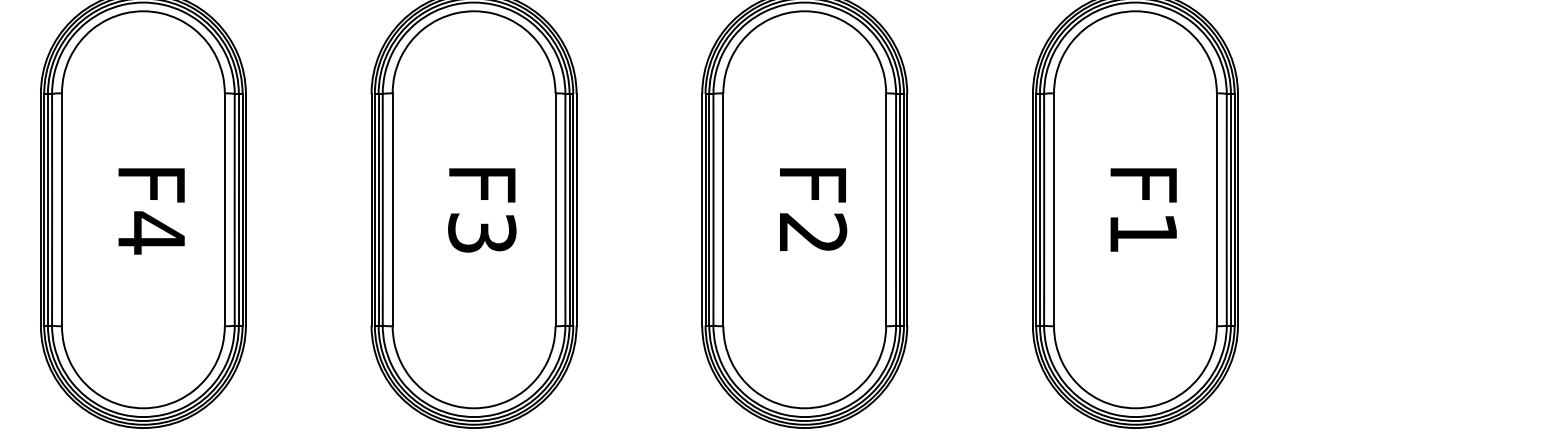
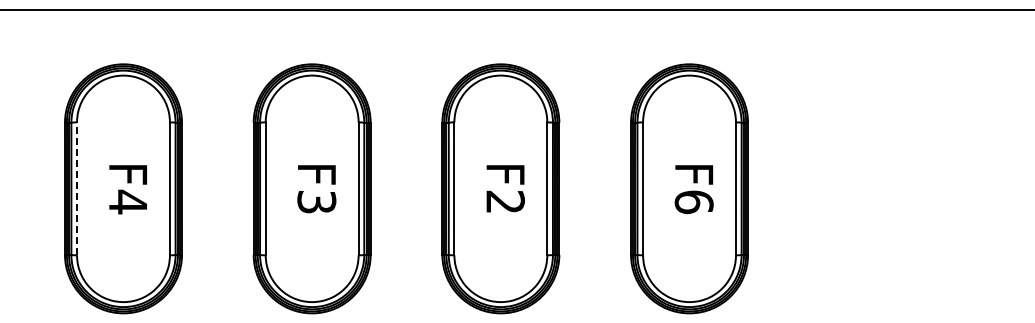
line: (62, 209) -> (77, 188), solid -> dashed
text: (1142, 233) -> (693, 202), F1 -> F6

